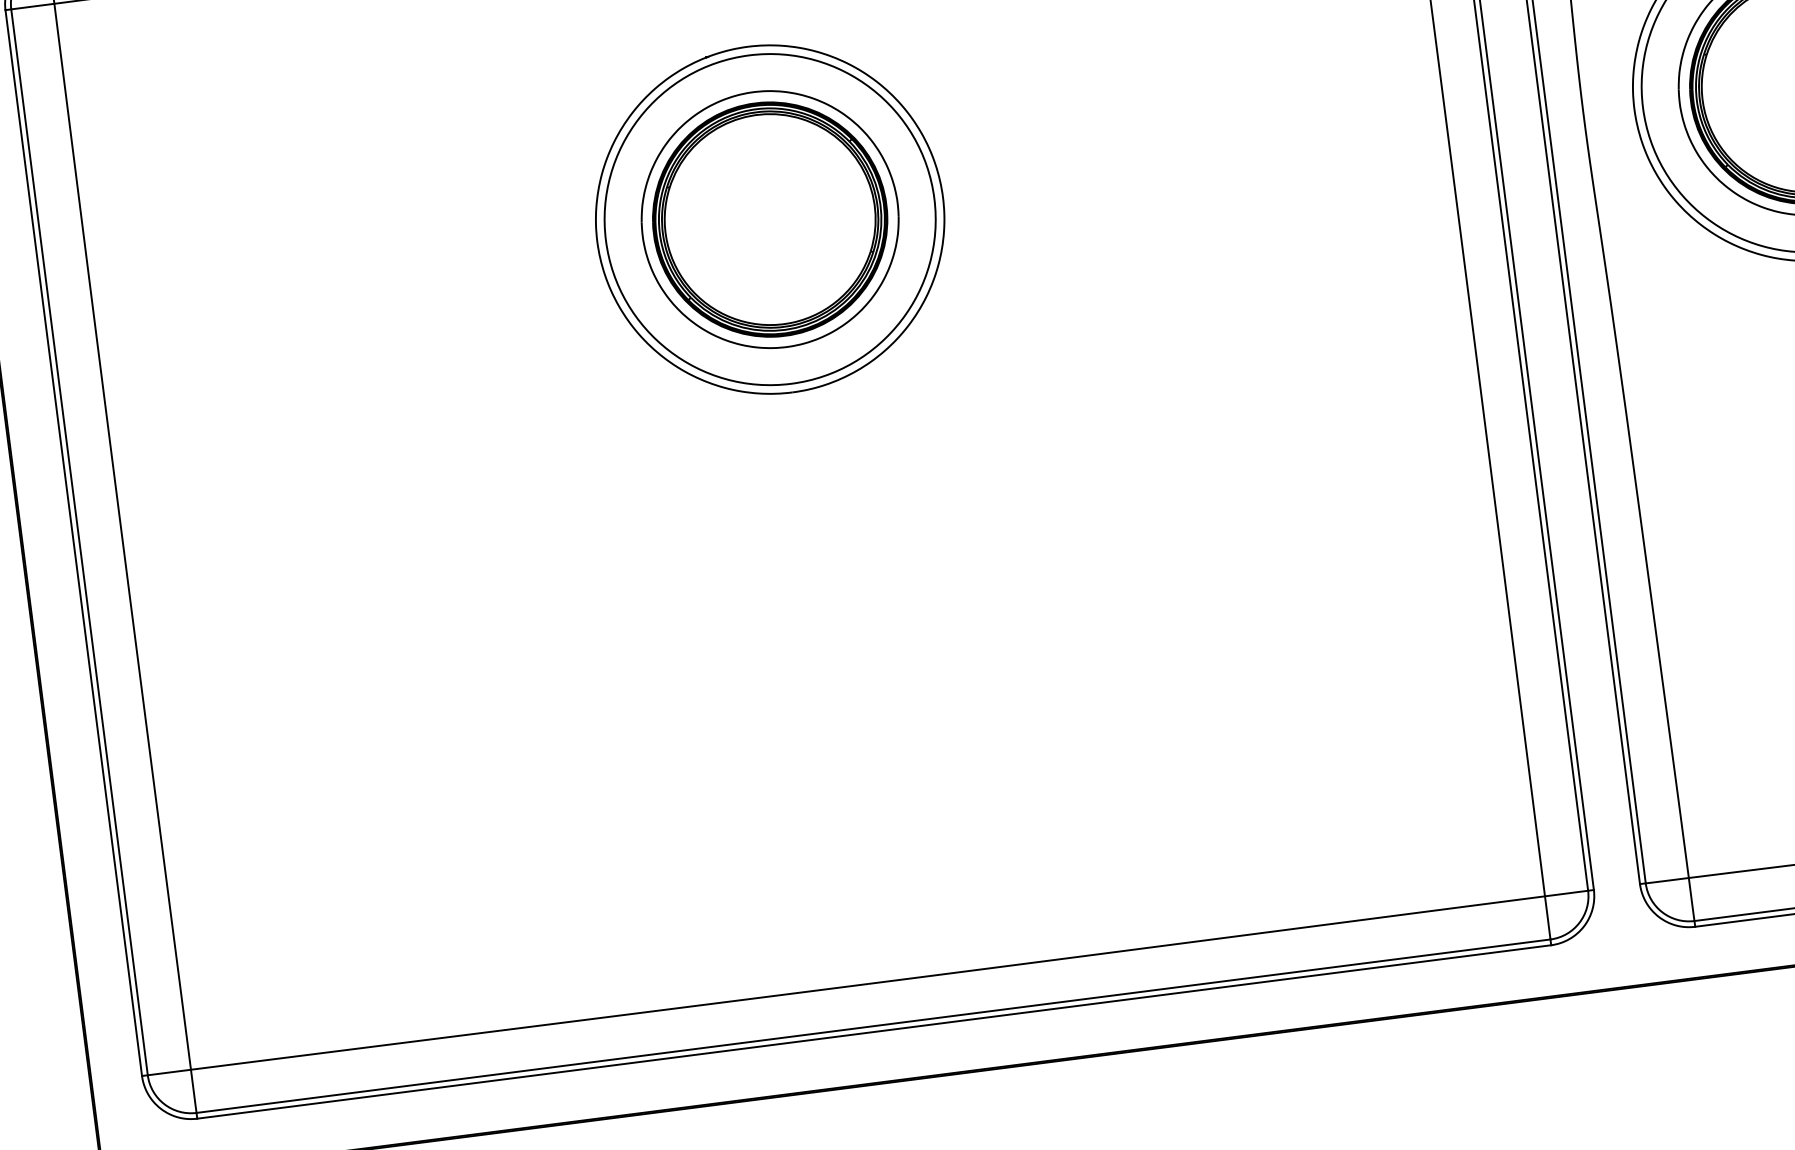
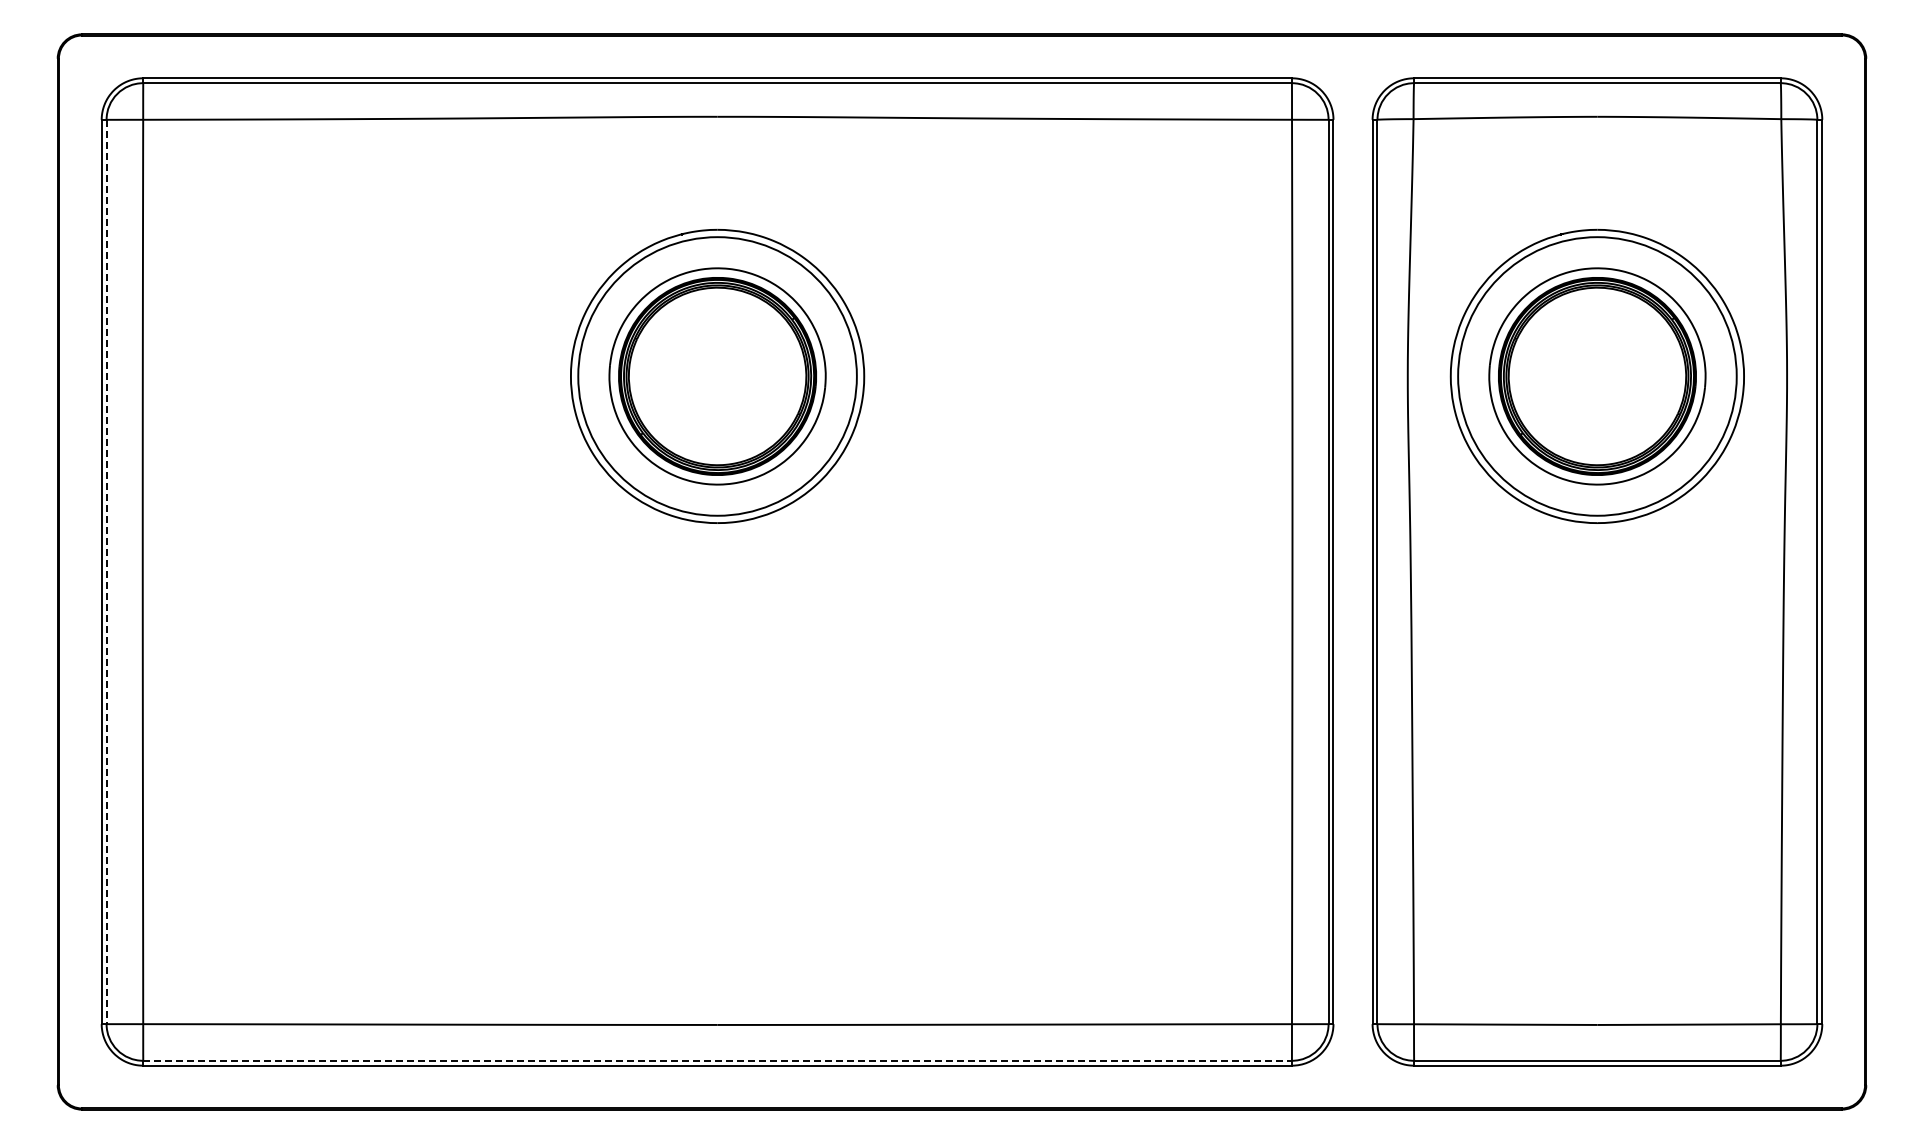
line: (79, 542) -> (106, 572), solid -> dashed
line: (874, 1025) -> (718, 1060), solid -> dashed

